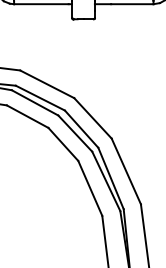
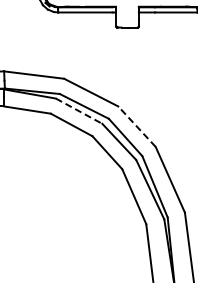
line: (35, 103) -> (79, 111), solid -> dashed
line: (92, 118) -> (136, 126), solid -> dashed

